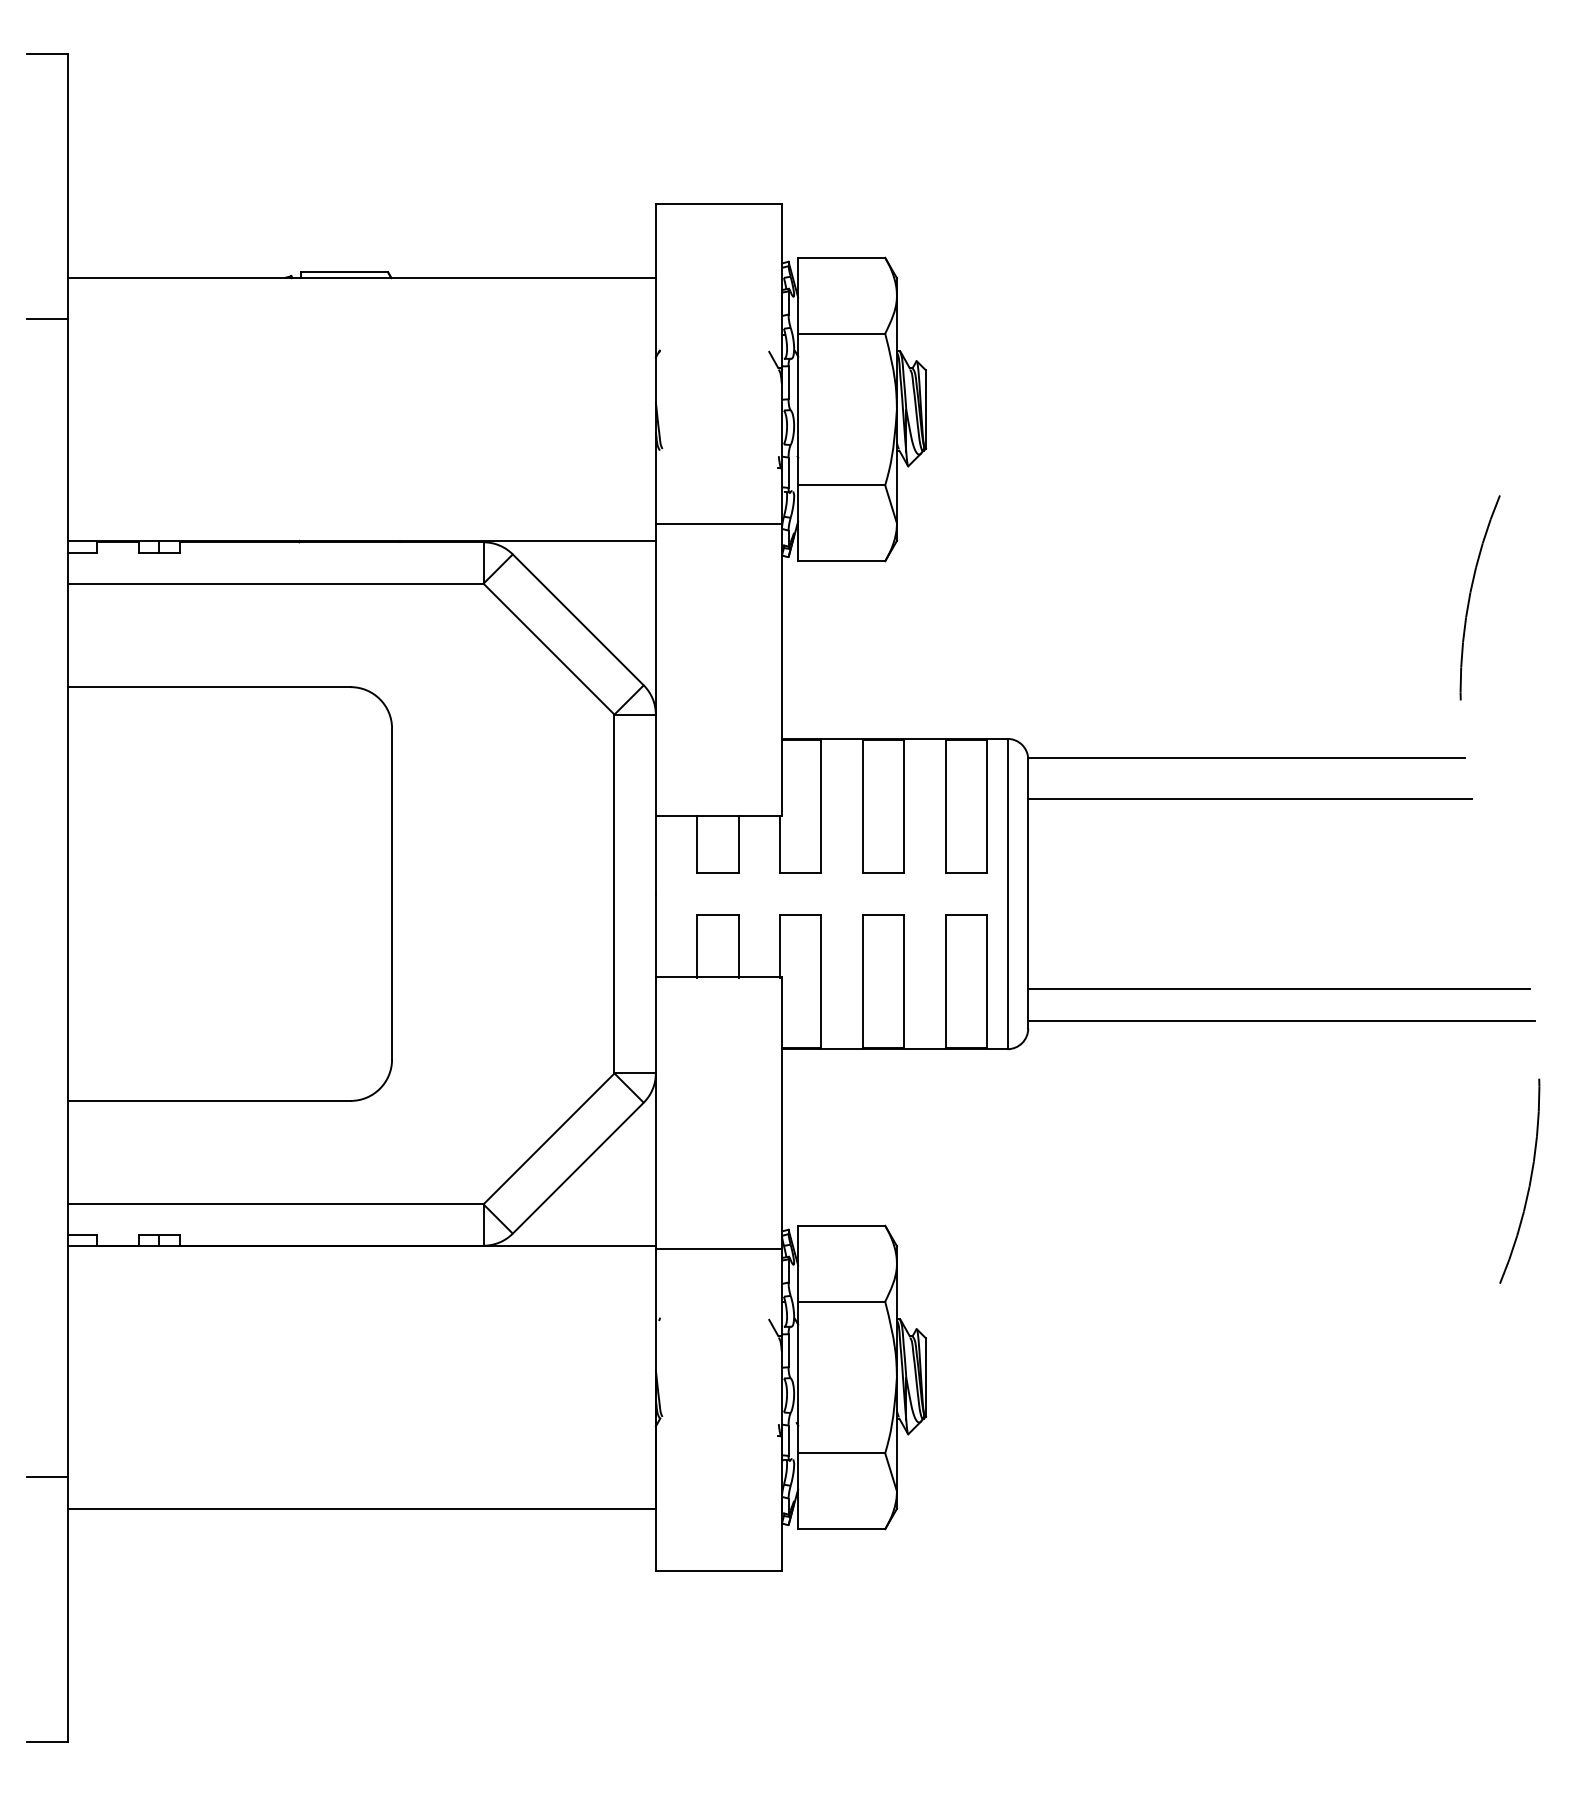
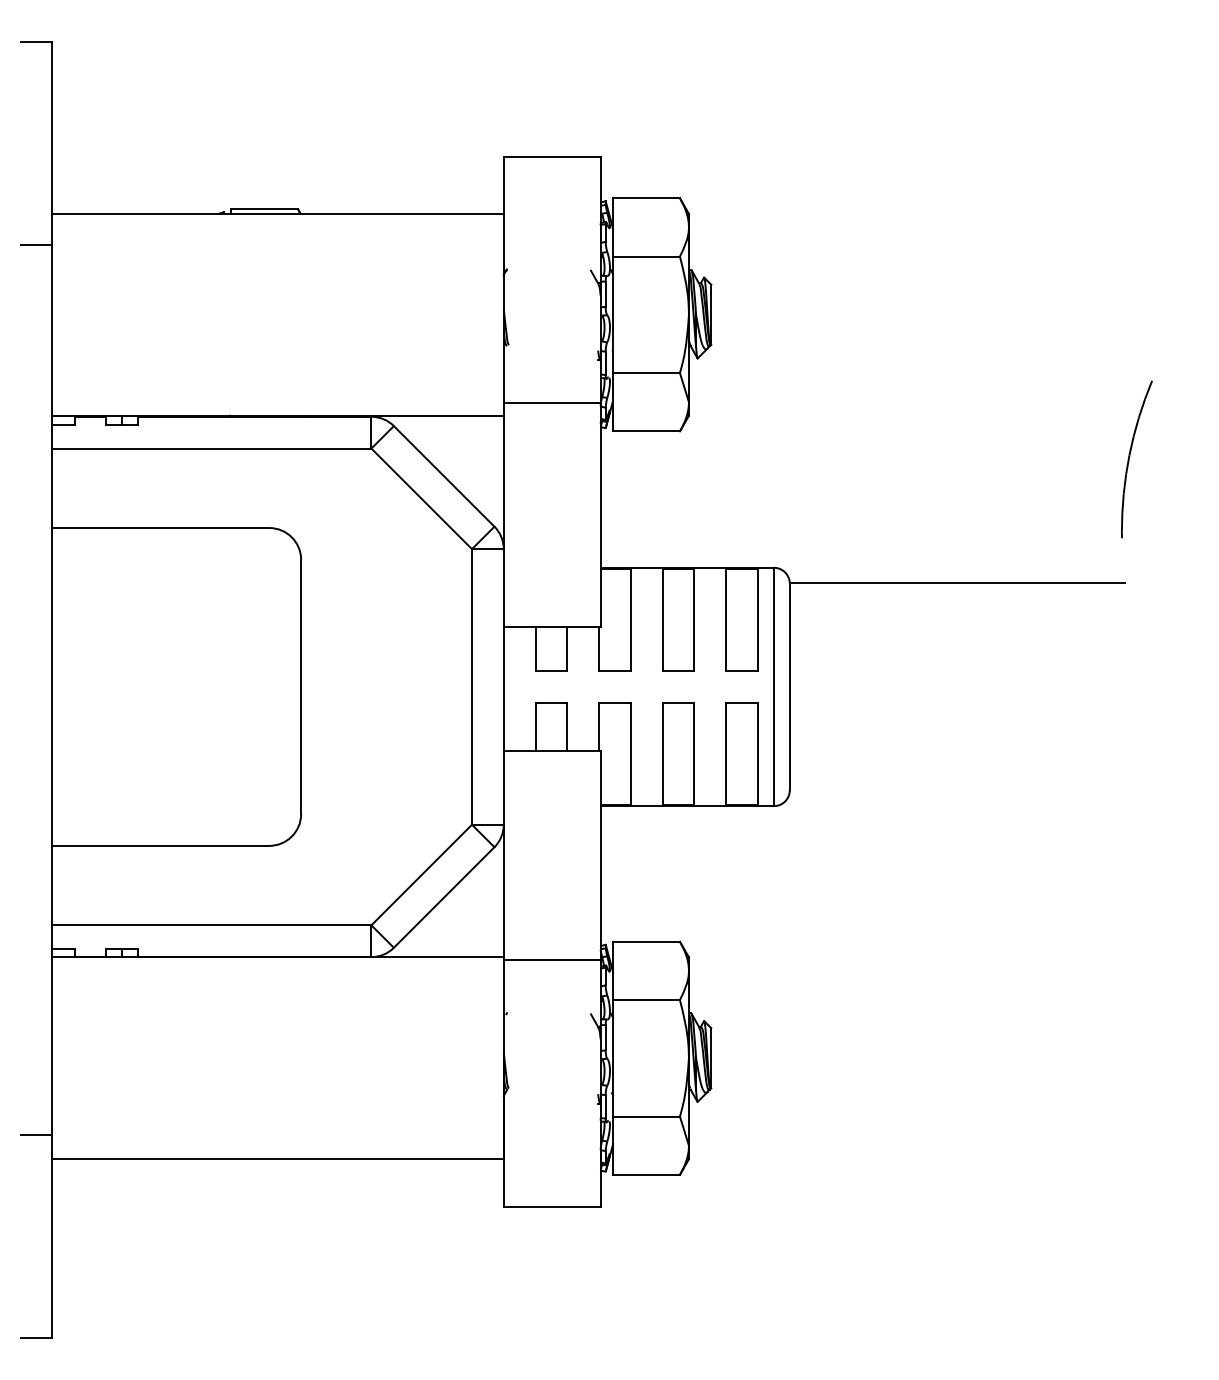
line: (1249, 799) -> (959, 614), removed
line: (1278, 988) -> (982, 759), removed
line: (1281, 1020) -> (984, 784), removed
arc: (1529, 1180) -> (1174, 906), removed

